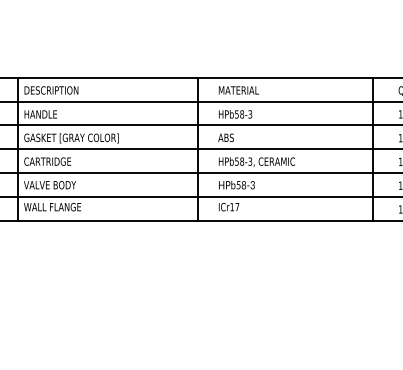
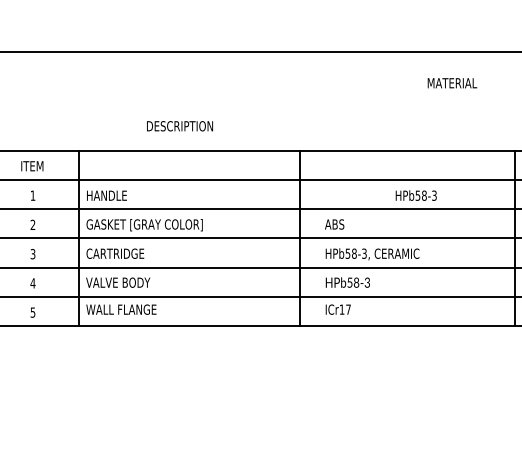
text: (51, 90) -> (179, 126), moved
text: (238, 90) -> (452, 83), moved
text: (234, 114) -> (415, 195), moved

